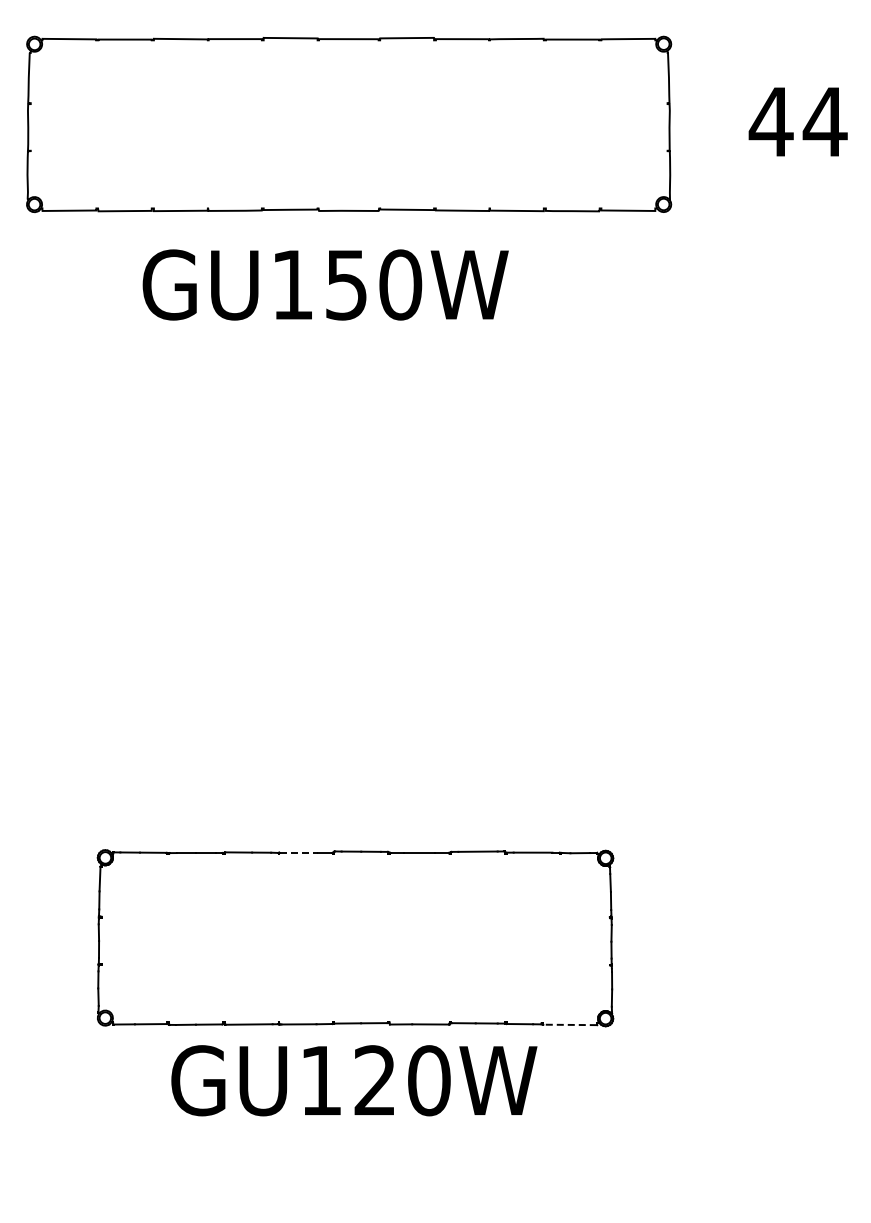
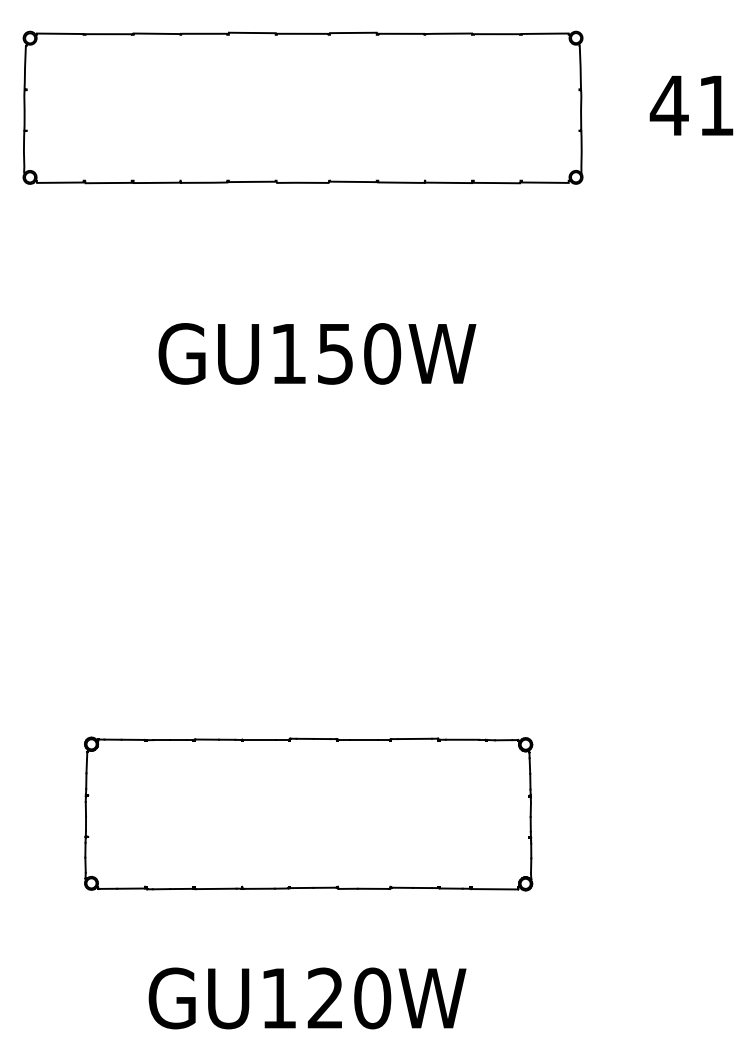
text: (824, 121) -> (715, 105), 44 -> 41
text: (325, 284) -> (317, 353), moved
line: (299, 852) -> (259, 739), dashed -> solid
line: (570, 1024) -> (495, 888), dashed -> solid
text: (354, 1080) -> (307, 998), moved

